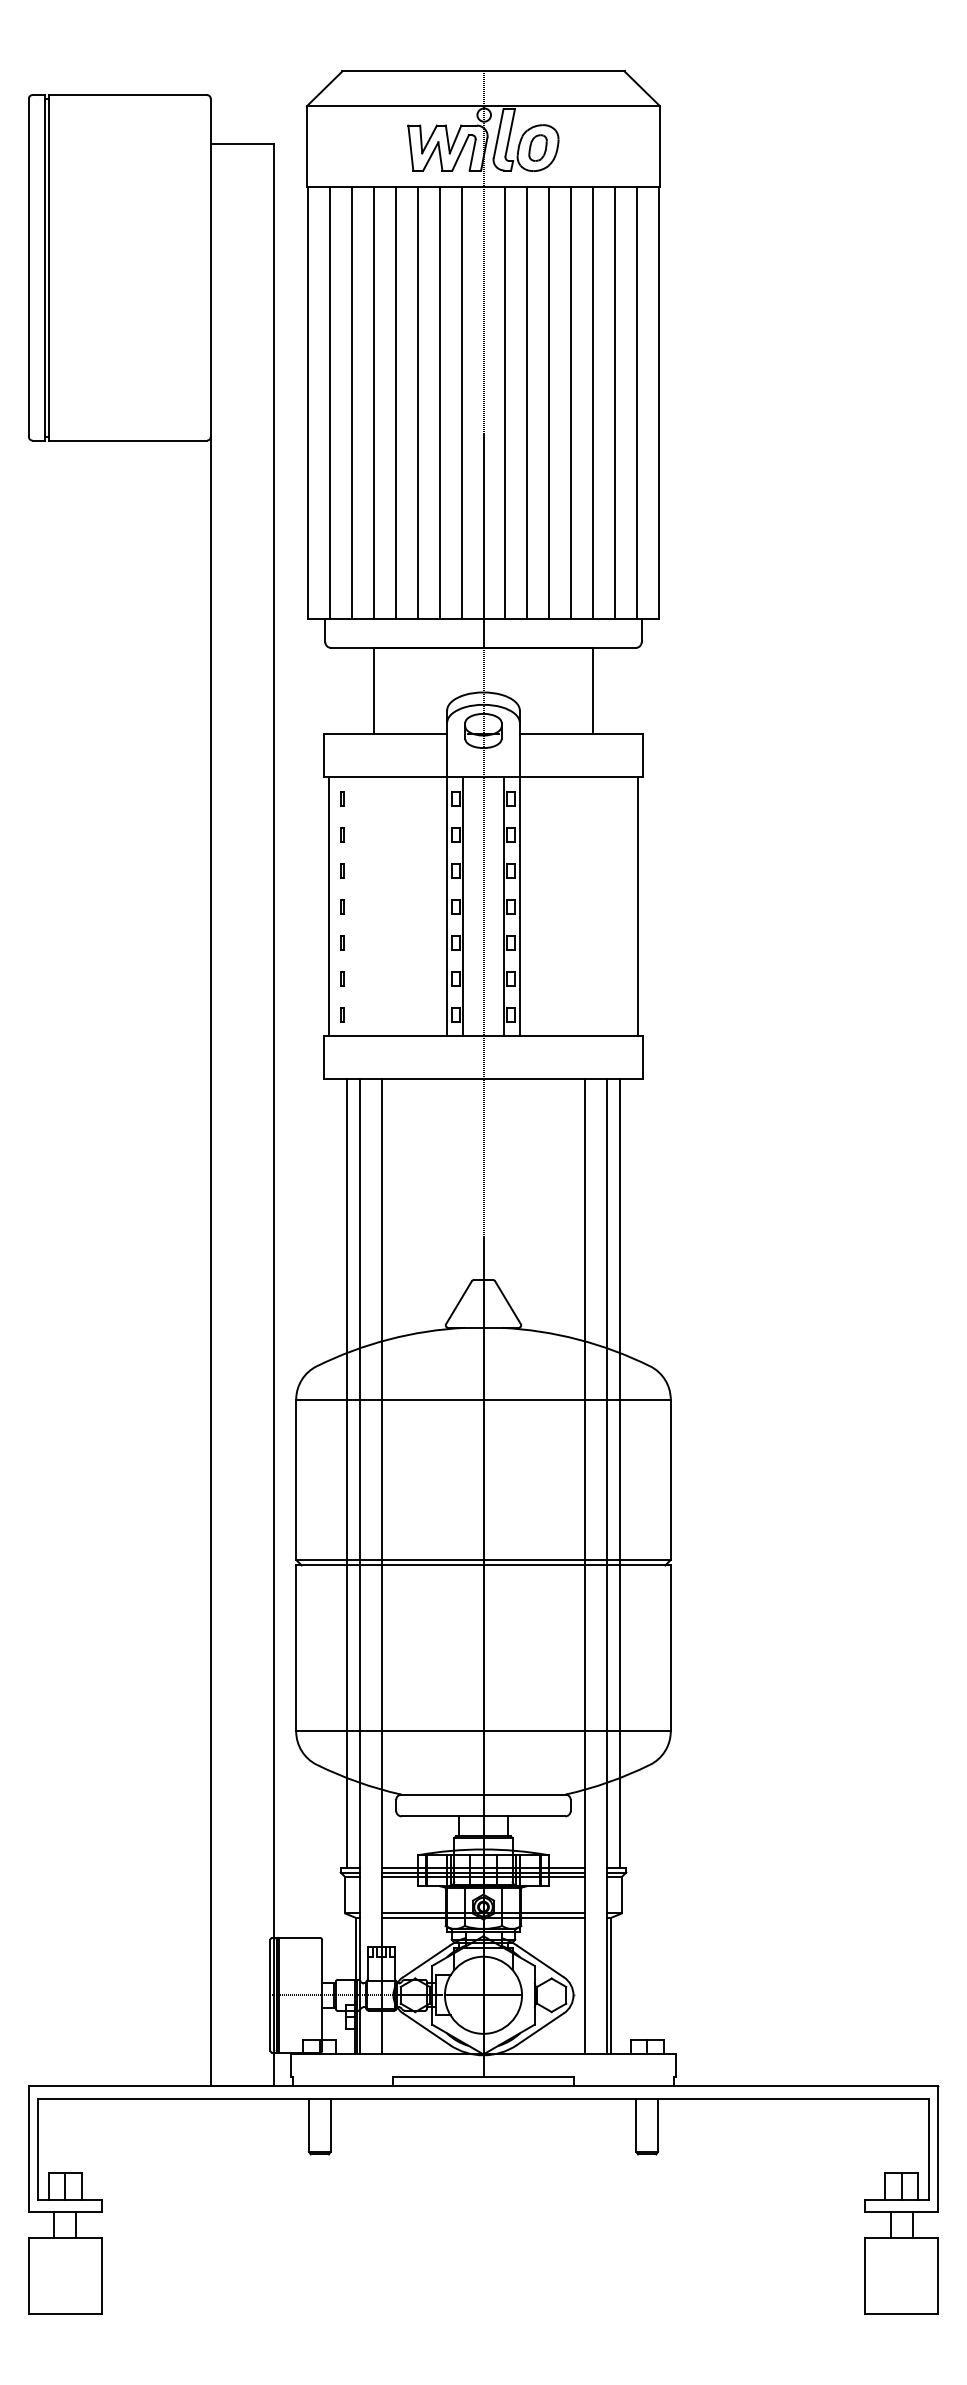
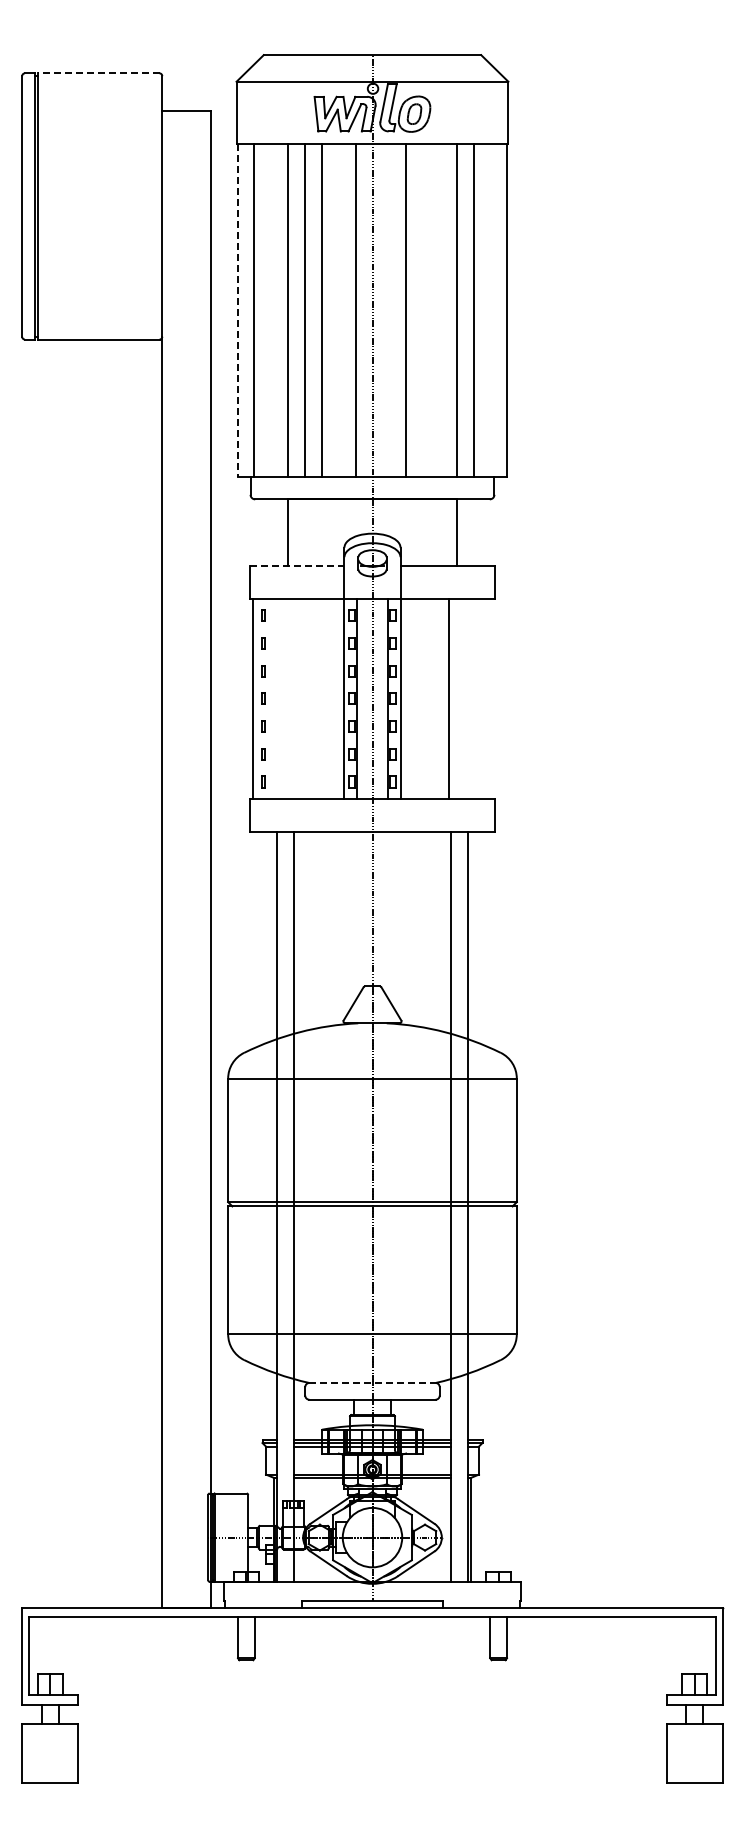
line: (127, 95) -> (98, 73), solid -> dashed
line: (308, 402) -> (237, 310), solid -> dashed
line: (352, 402) -> (271, 310), removed
line: (439, 402) -> (338, 310), removed
line: (505, 402) -> (389, 310), removed
line: (549, 402) -> (423, 310), removed
line: (571, 402) -> (440, 310), removed
line: (636, 402) -> (490, 310), removed
line: (386, 733) -> (297, 565), solid -> dashed
line: (637, 906) -> (448, 698), moved
line: (347, 1473) -> (267, 1135), removed
line: (619, 1473) -> (477, 1135), removed
line: (483, 1795) -> (372, 1383), solid -> dashed

